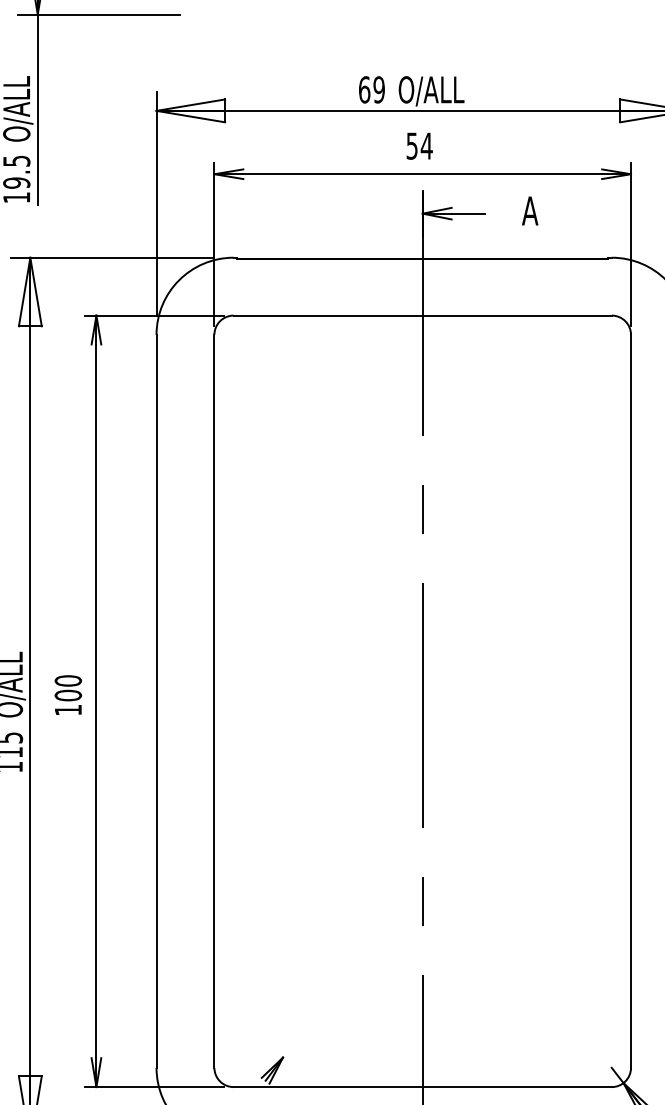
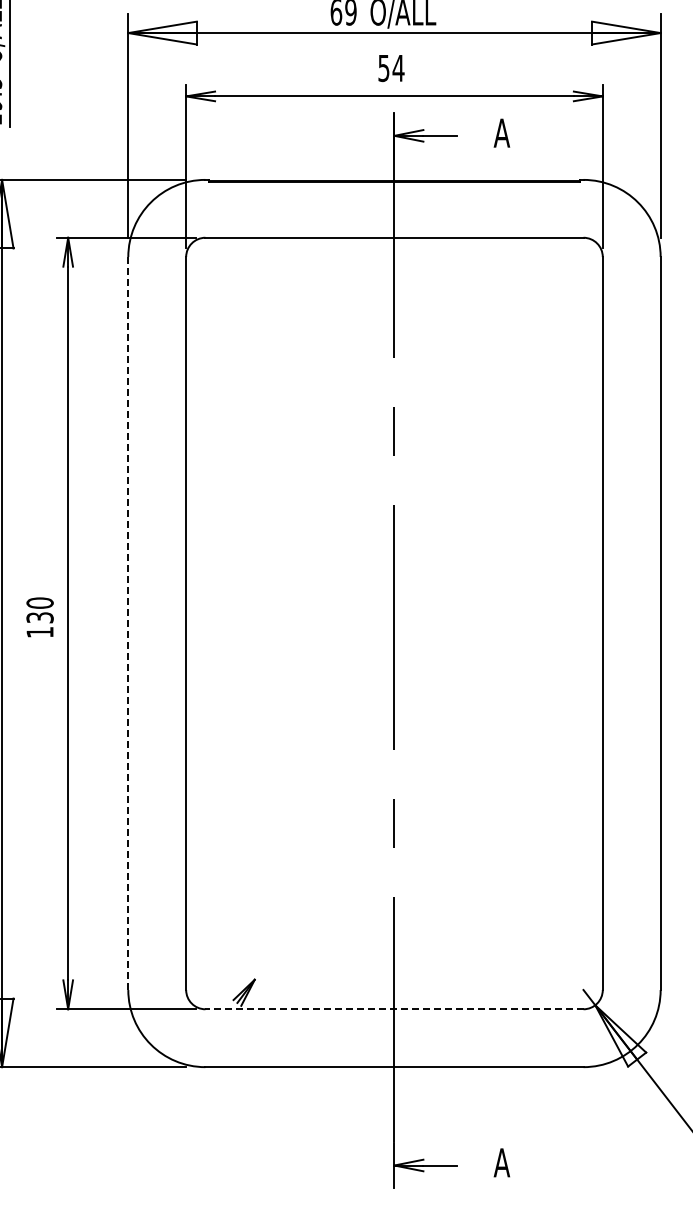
text: (67, 695) -> (39, 617), 100 -> 130
line: (156, 701) -> (128, 623), solid -> dashed
line: (421, 1087) -> (393, 1009), solid -> dashed

